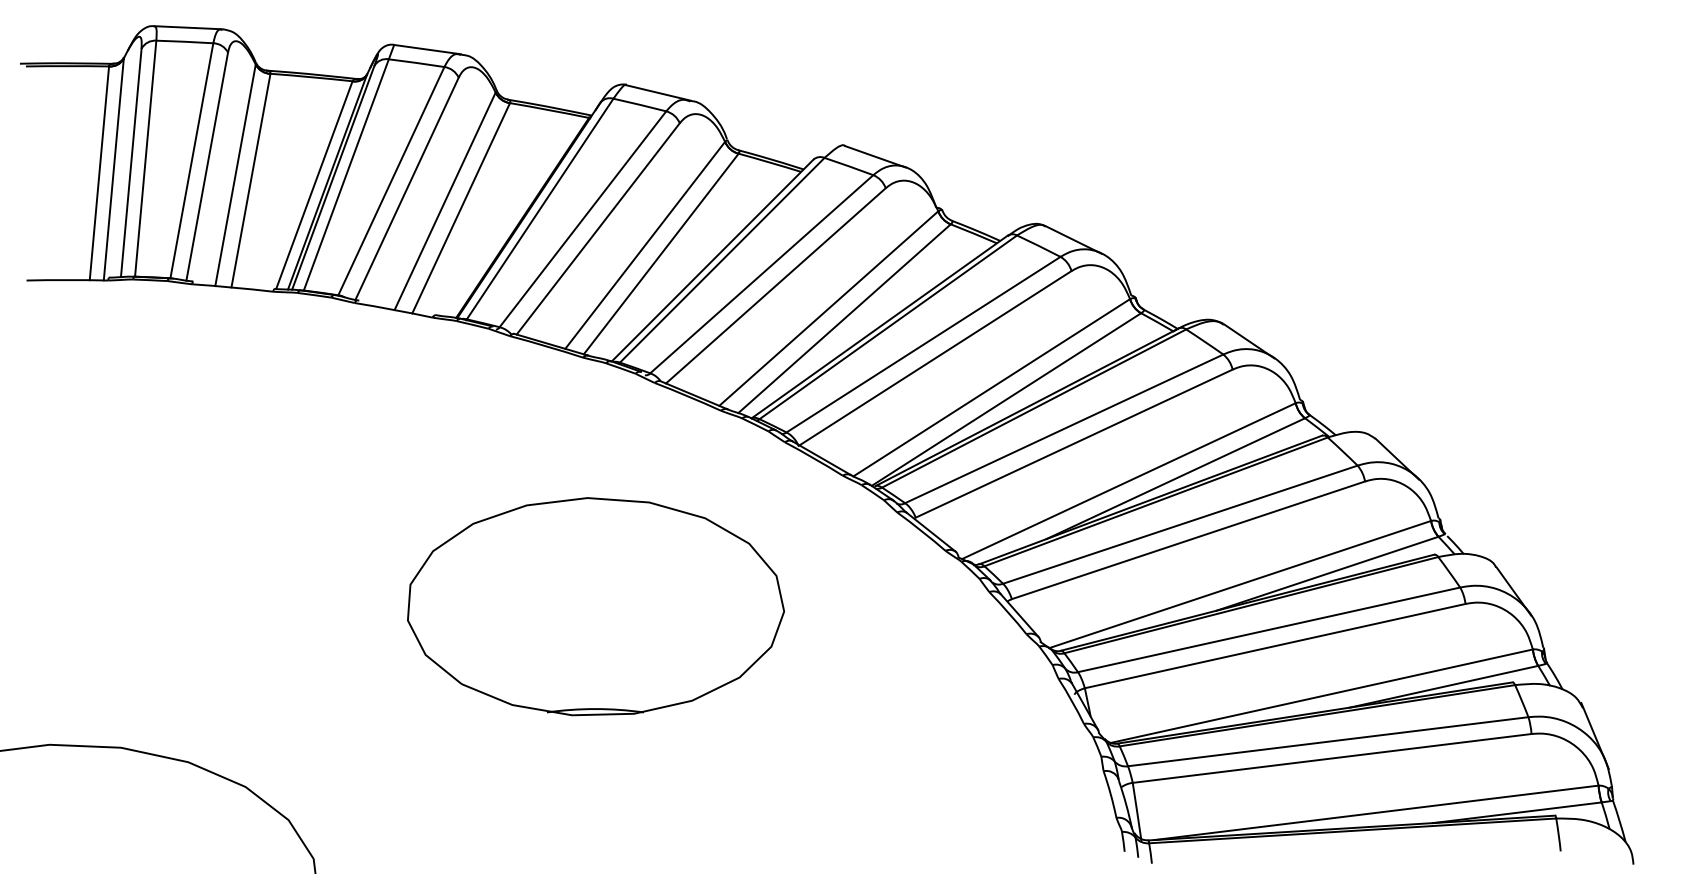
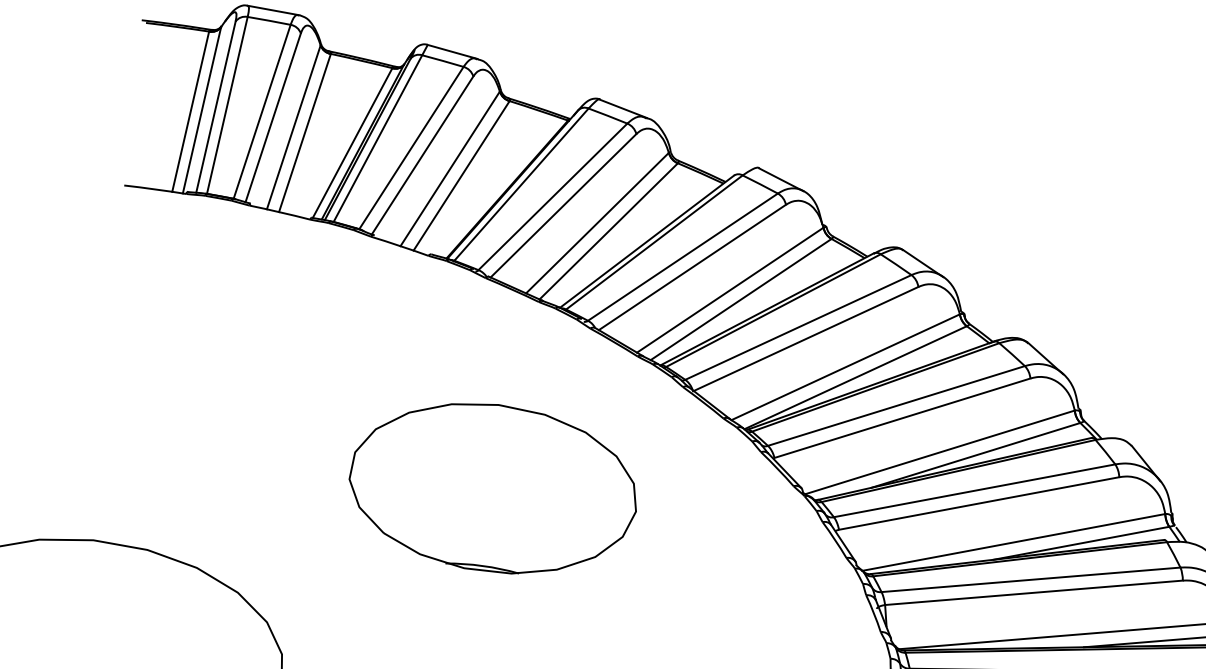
part: (596, 606) -> (494, 488), moved

